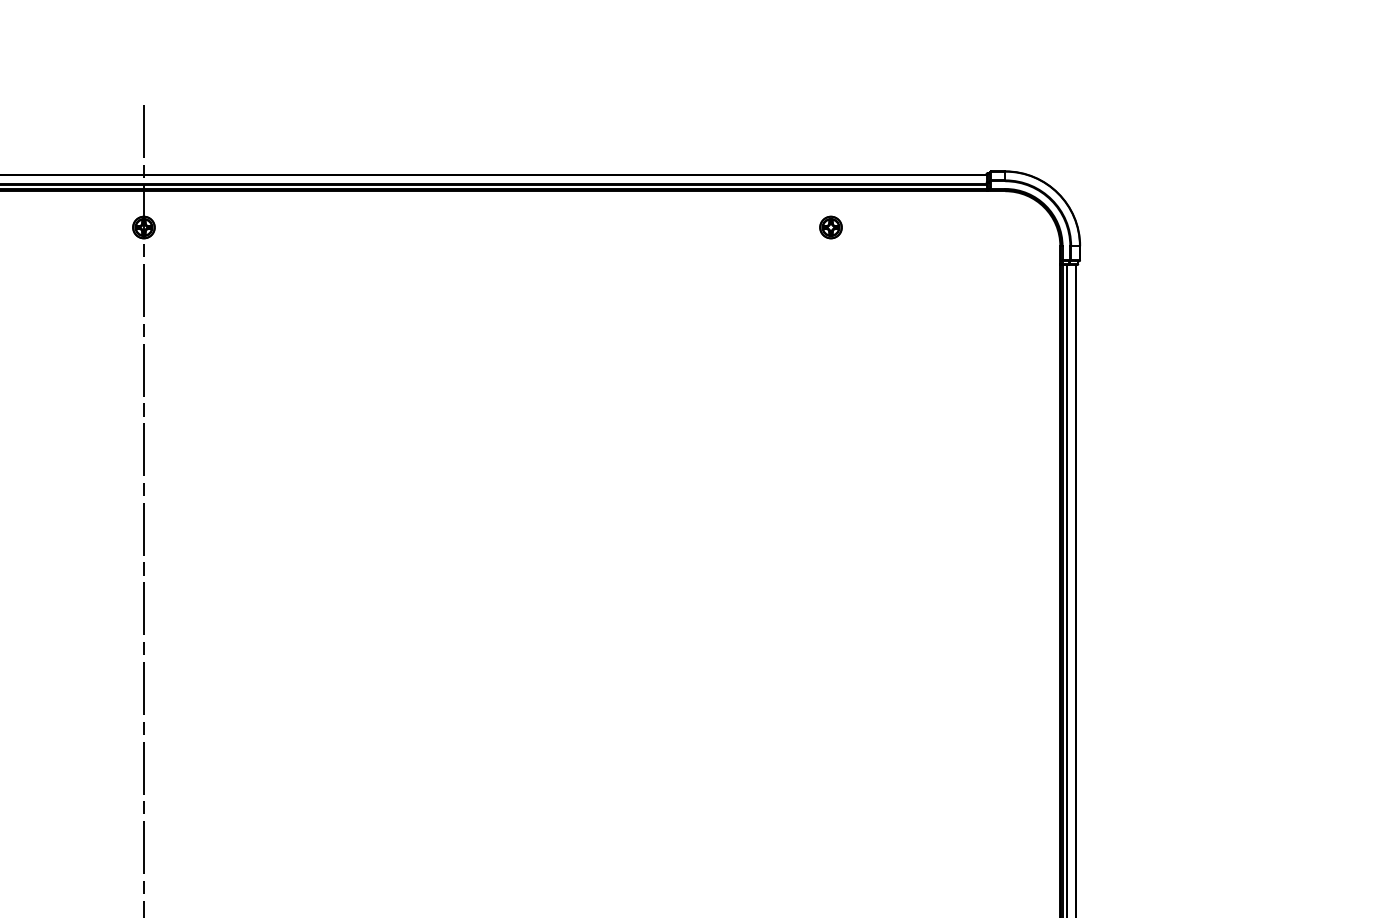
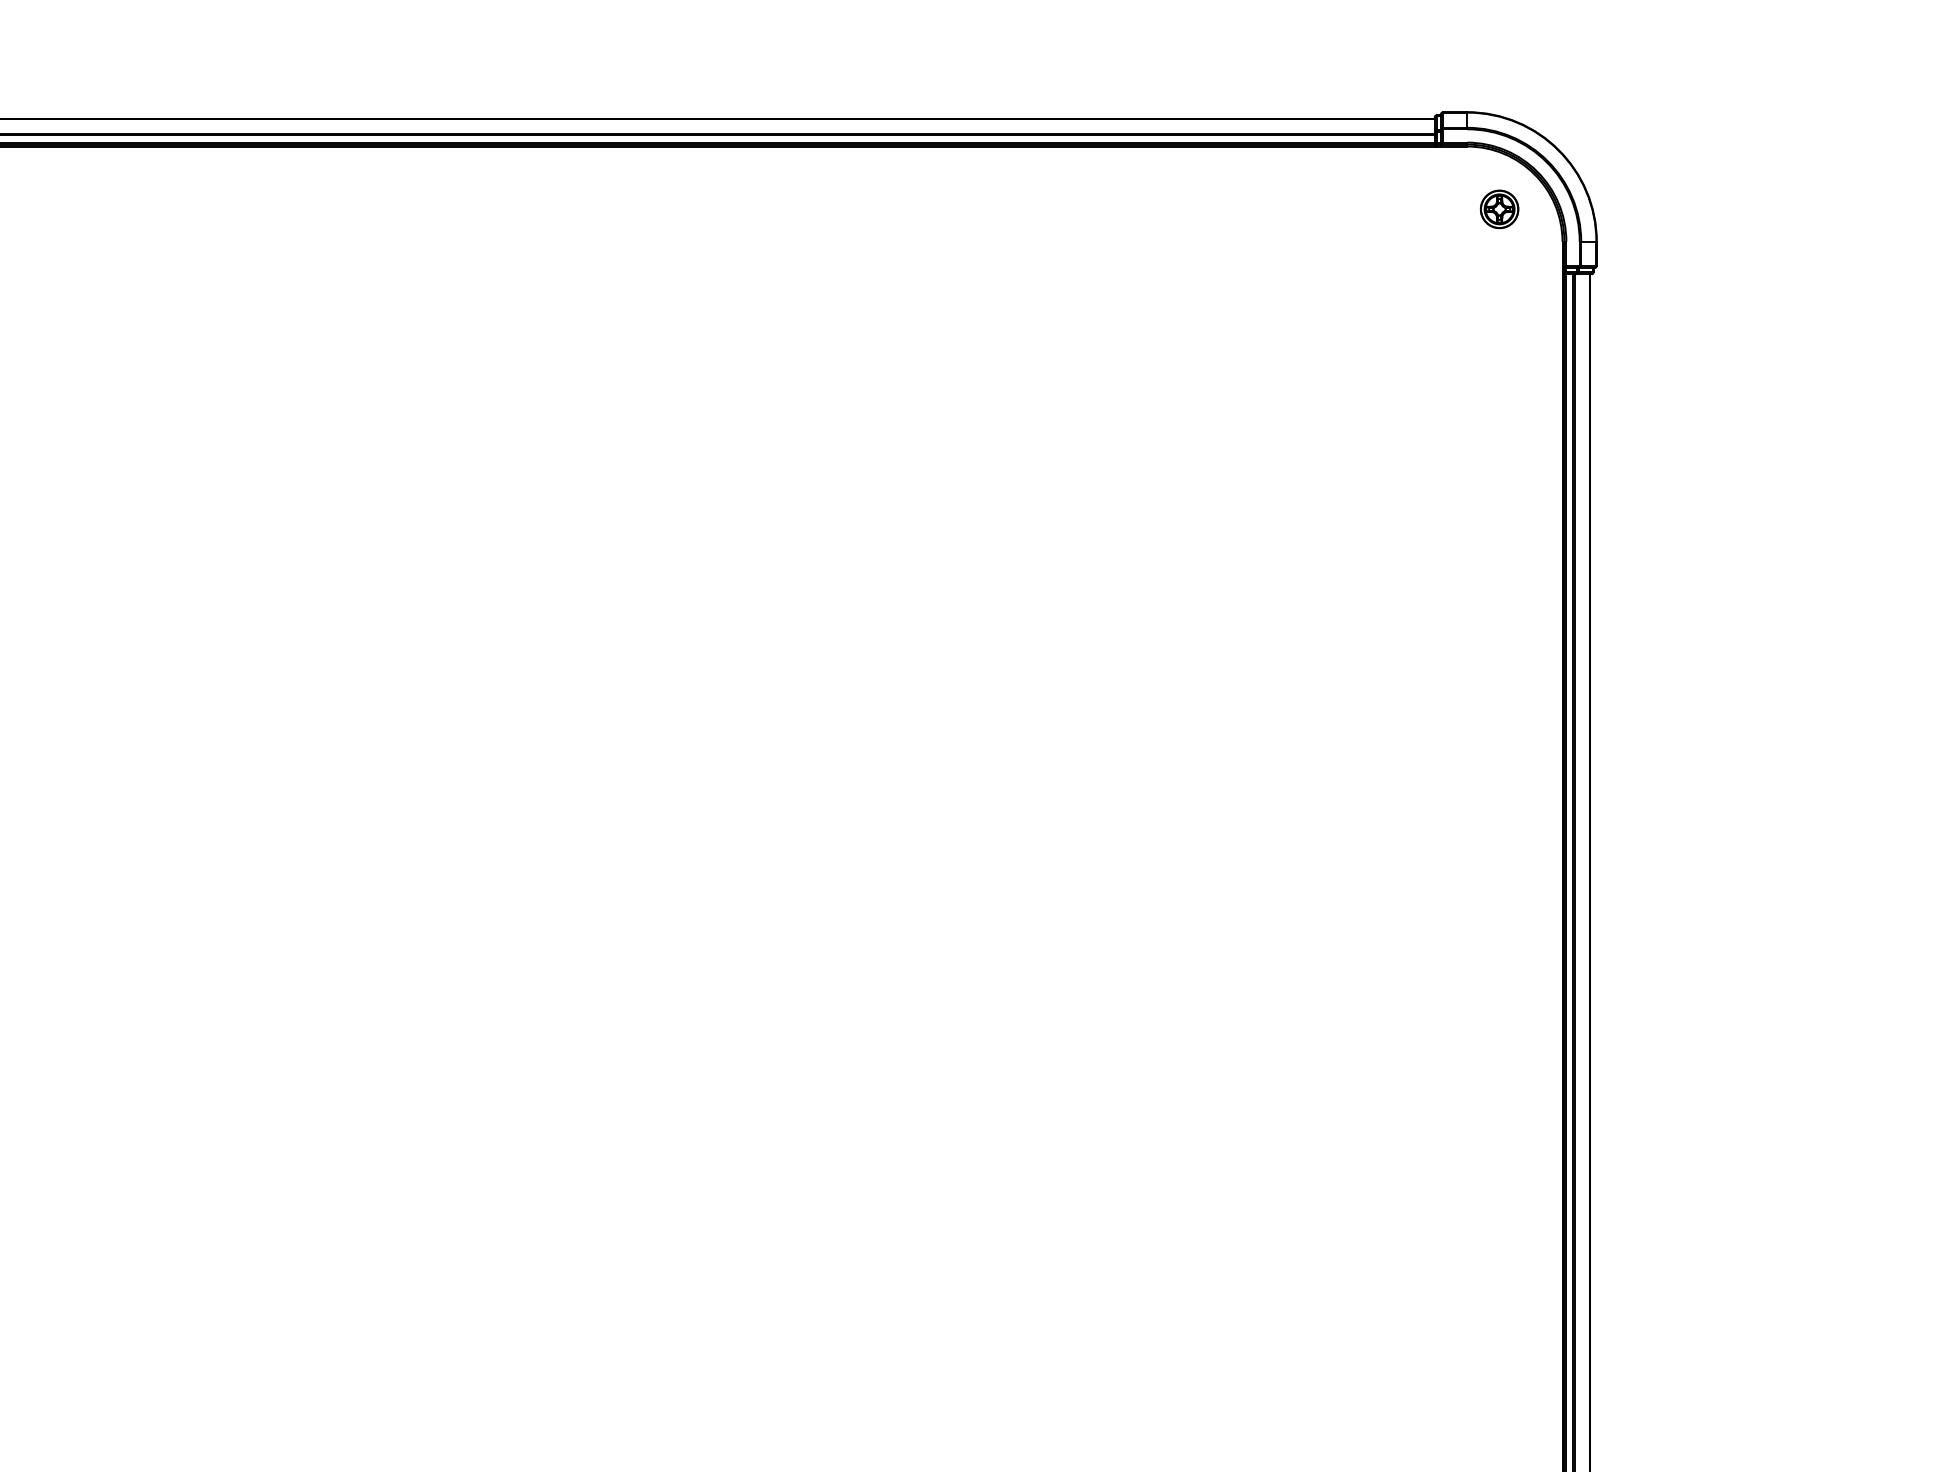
part: (830, 227) -> (1498, 209), moved

